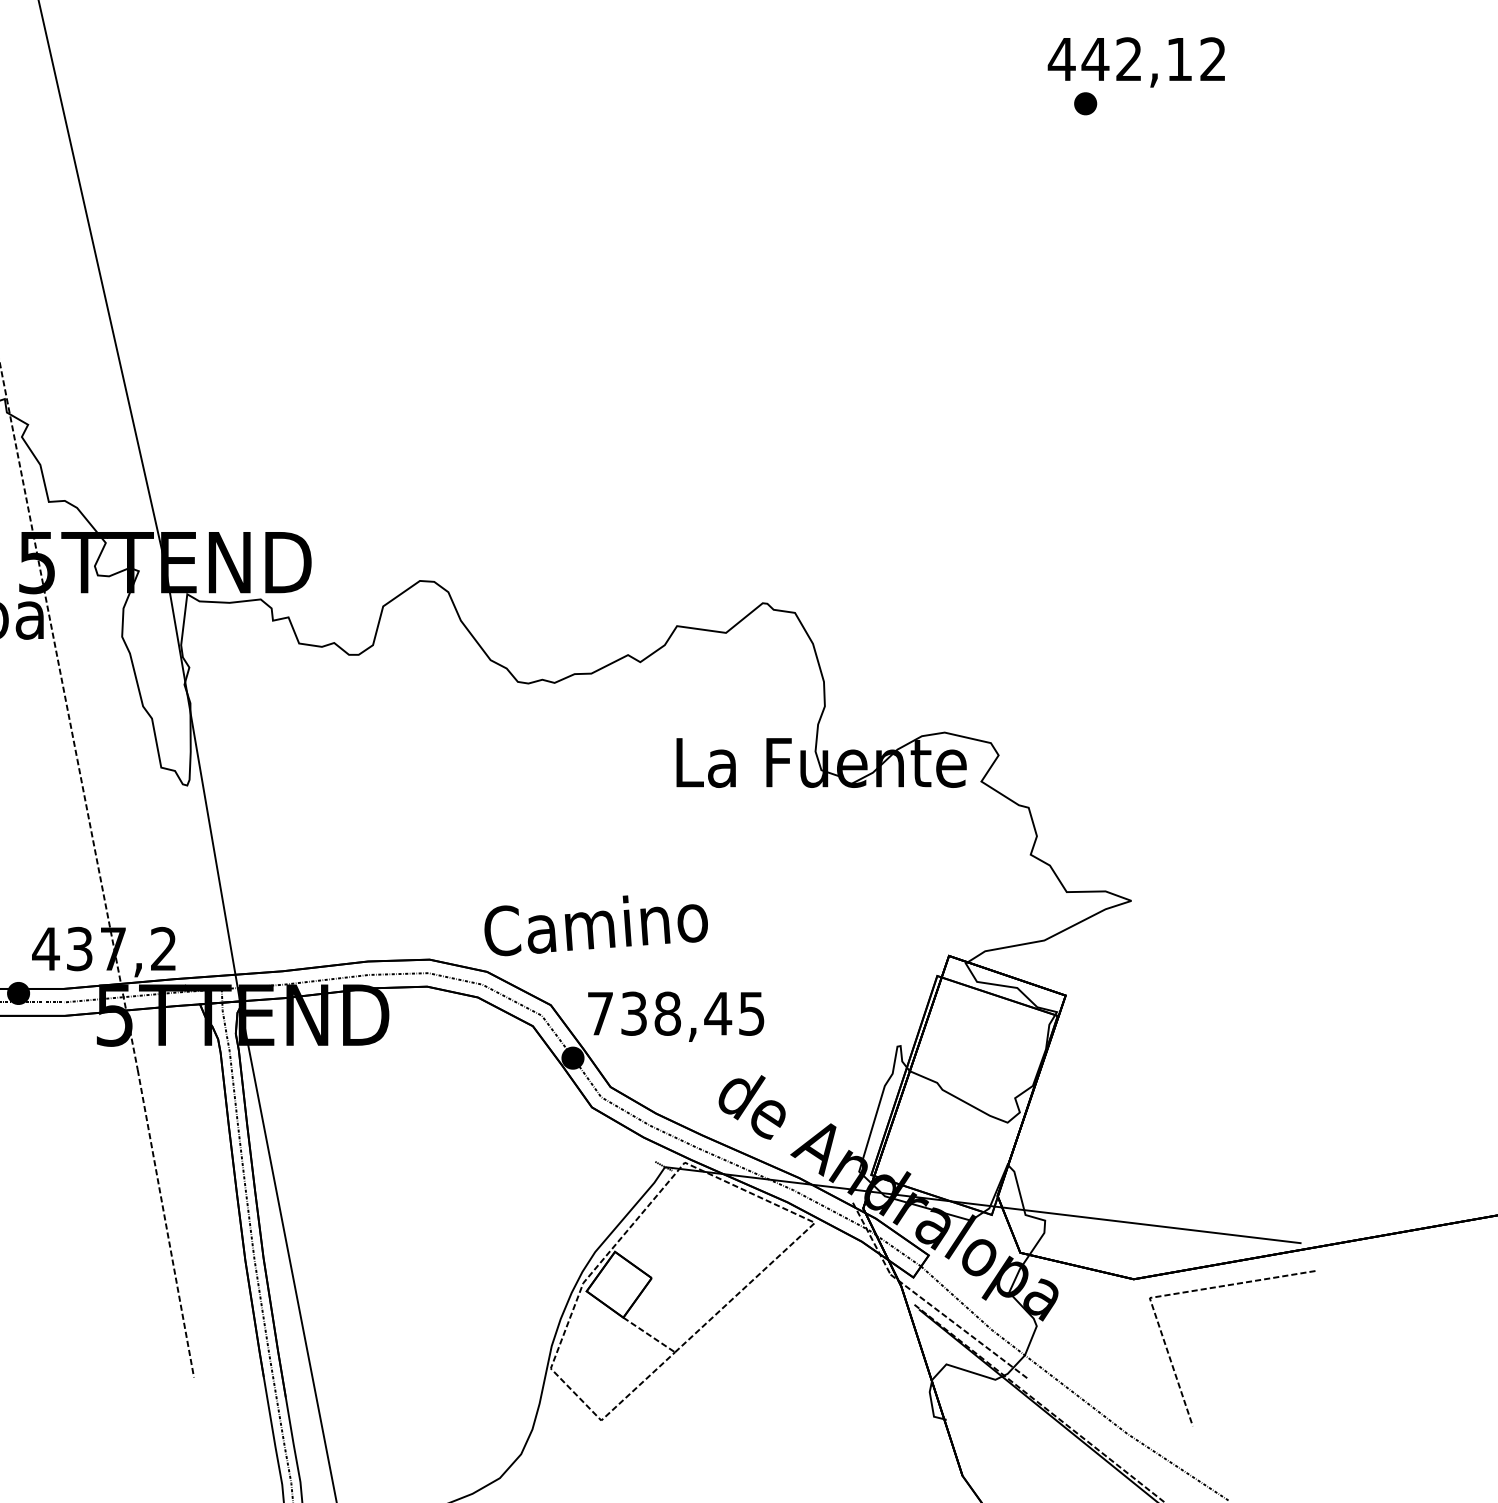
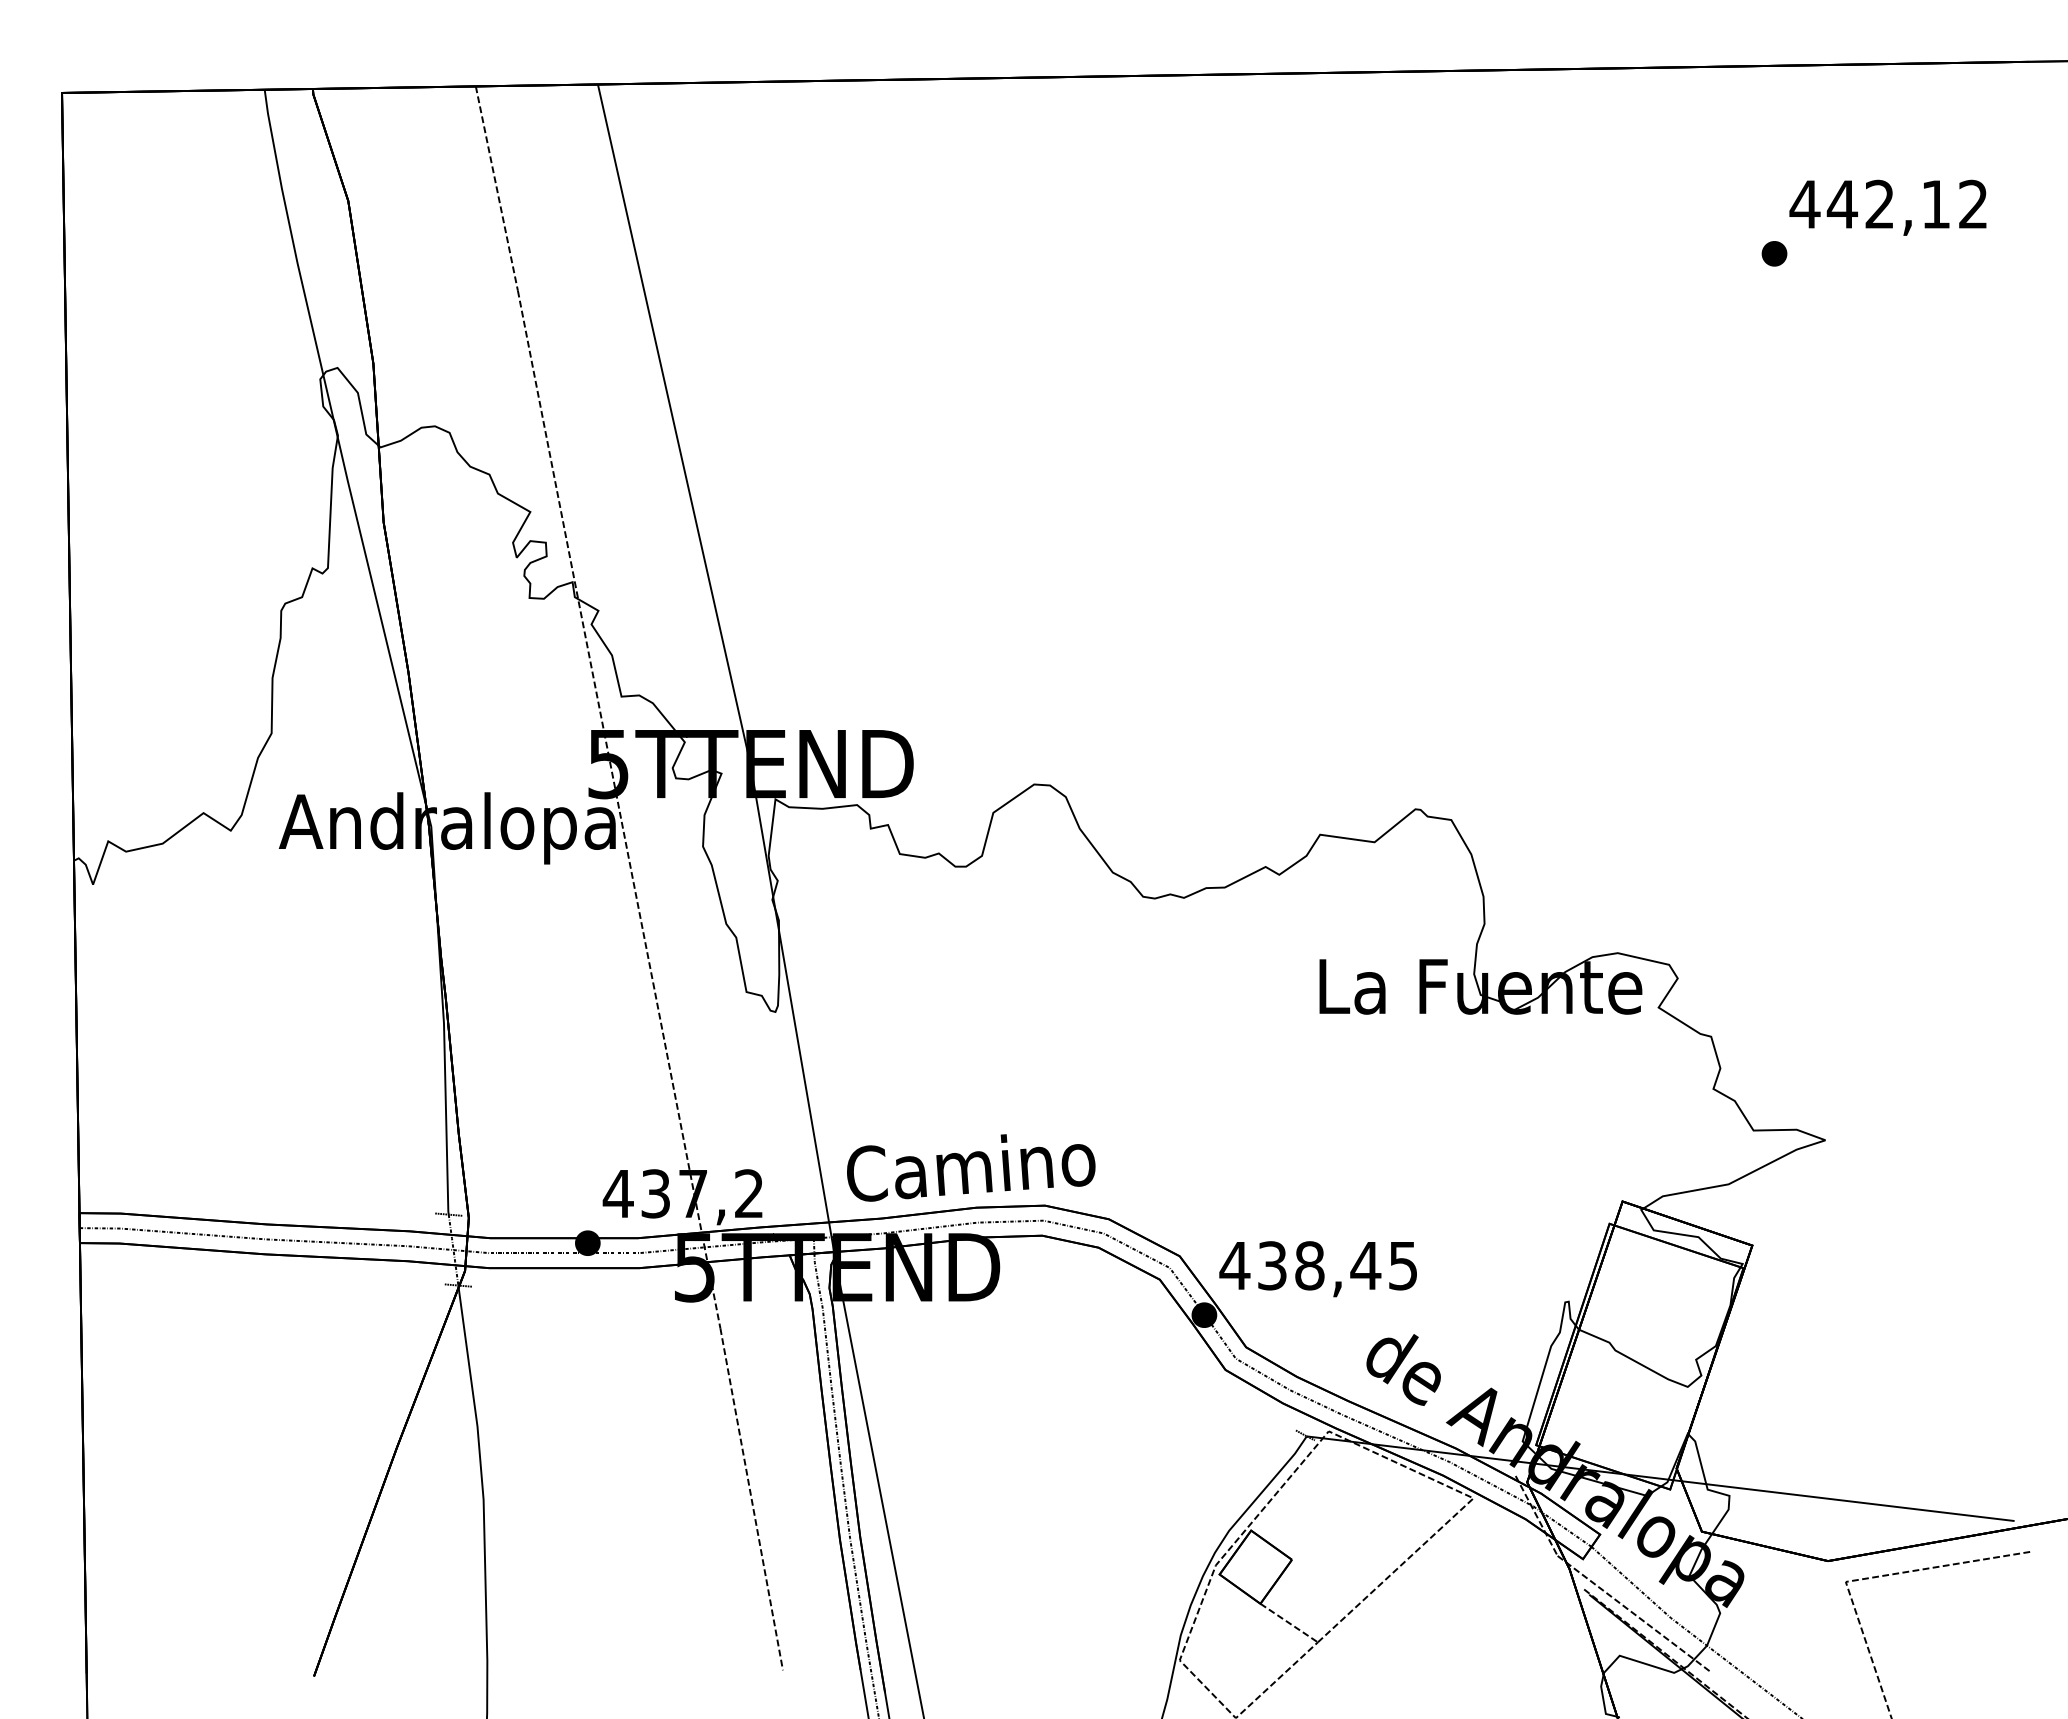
text: (1135, 62) -> (1887, 207), moved
text: (596, 925) -> (971, 1167), moved
text: (600, 1013) -> (1234, 1265), 738,45 -> 438,45

